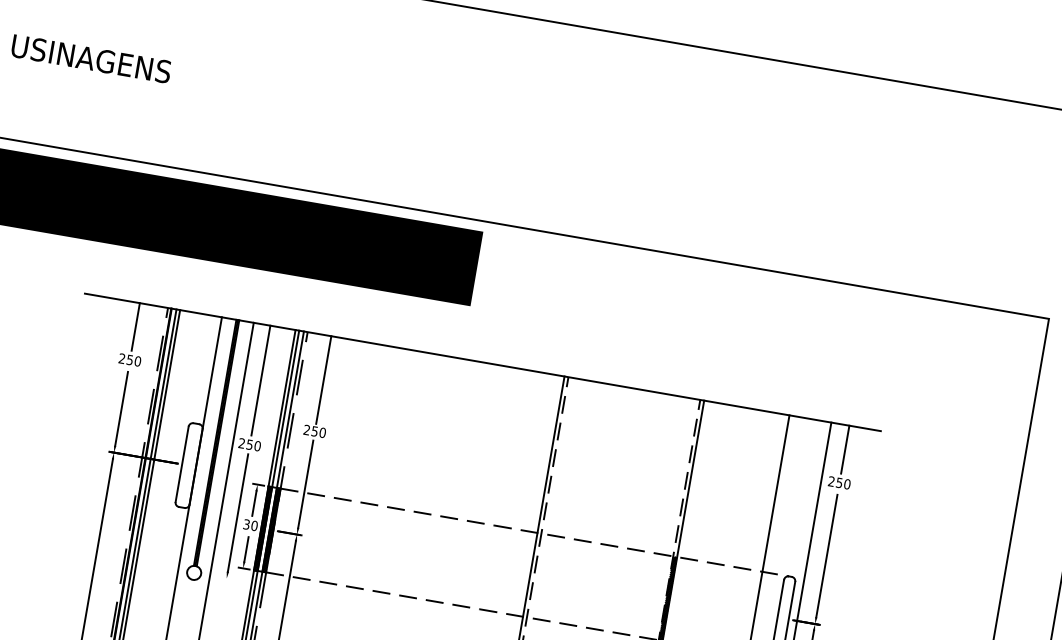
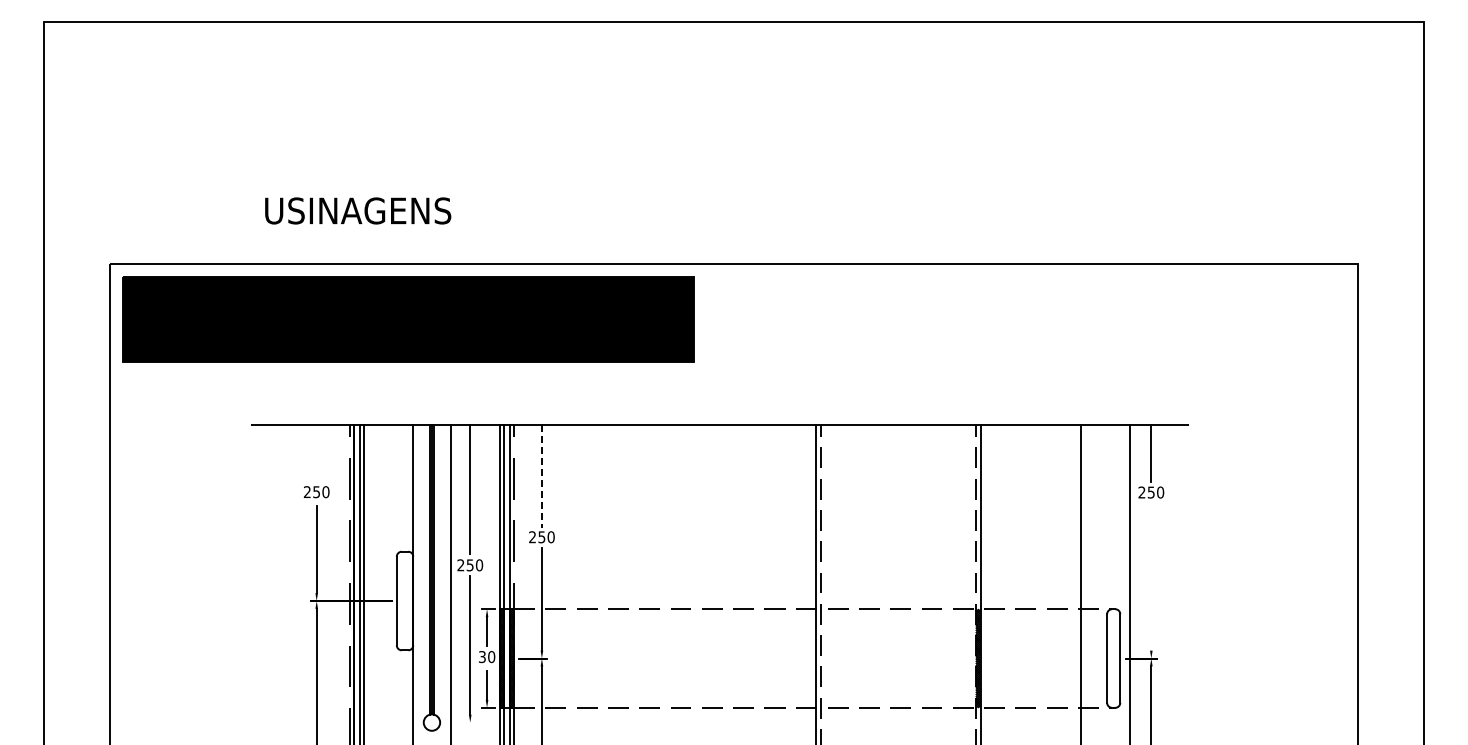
text: (91, 58) -> (358, 210), moved
line: (135, 327) -> (316, 453), removed
line: (323, 379) -> (541, 476), solid -> dashed
line: (827, 556) -> (1151, 578), removed

